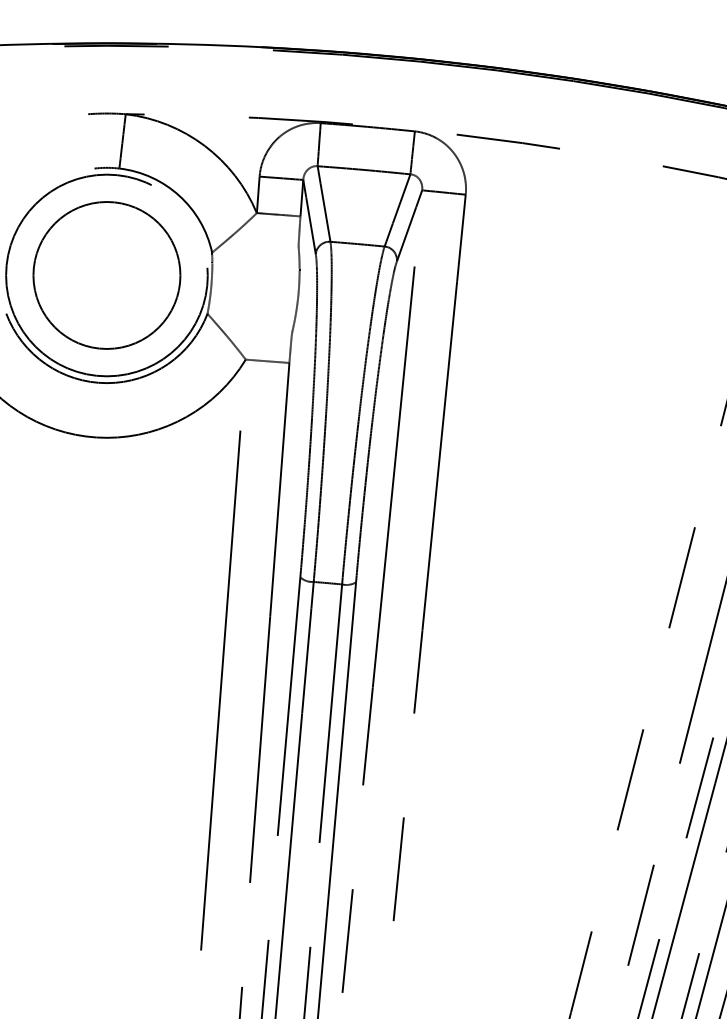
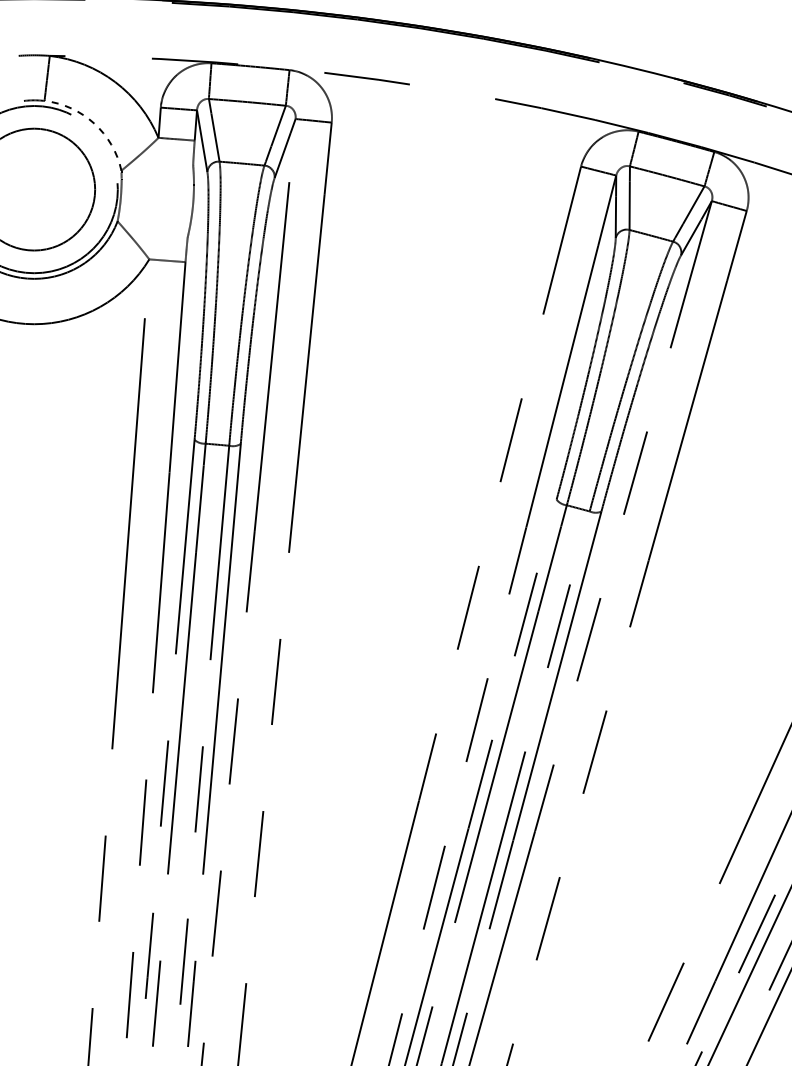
arc: (179, 195) -> (94, 123), solid -> dashed

